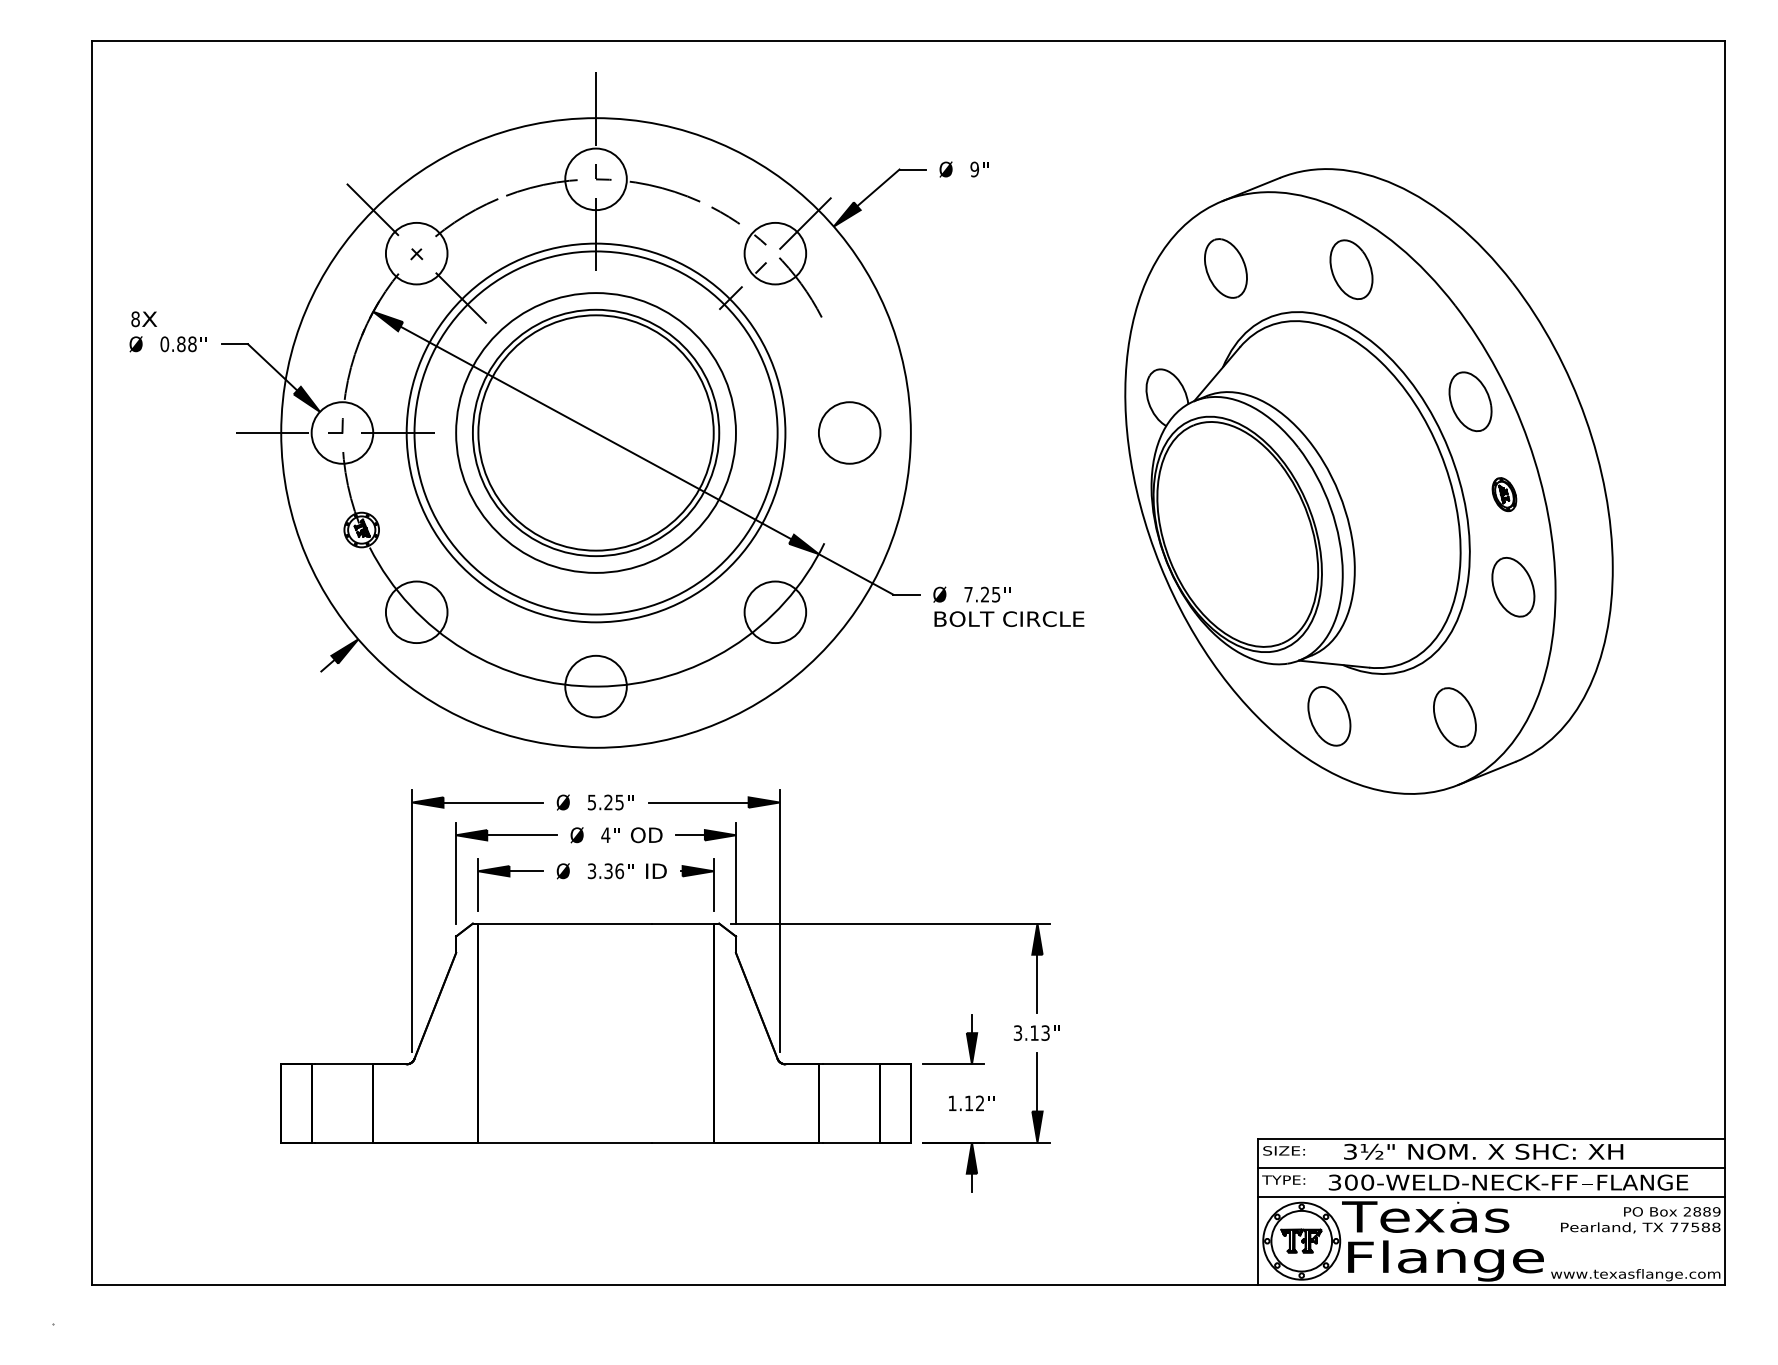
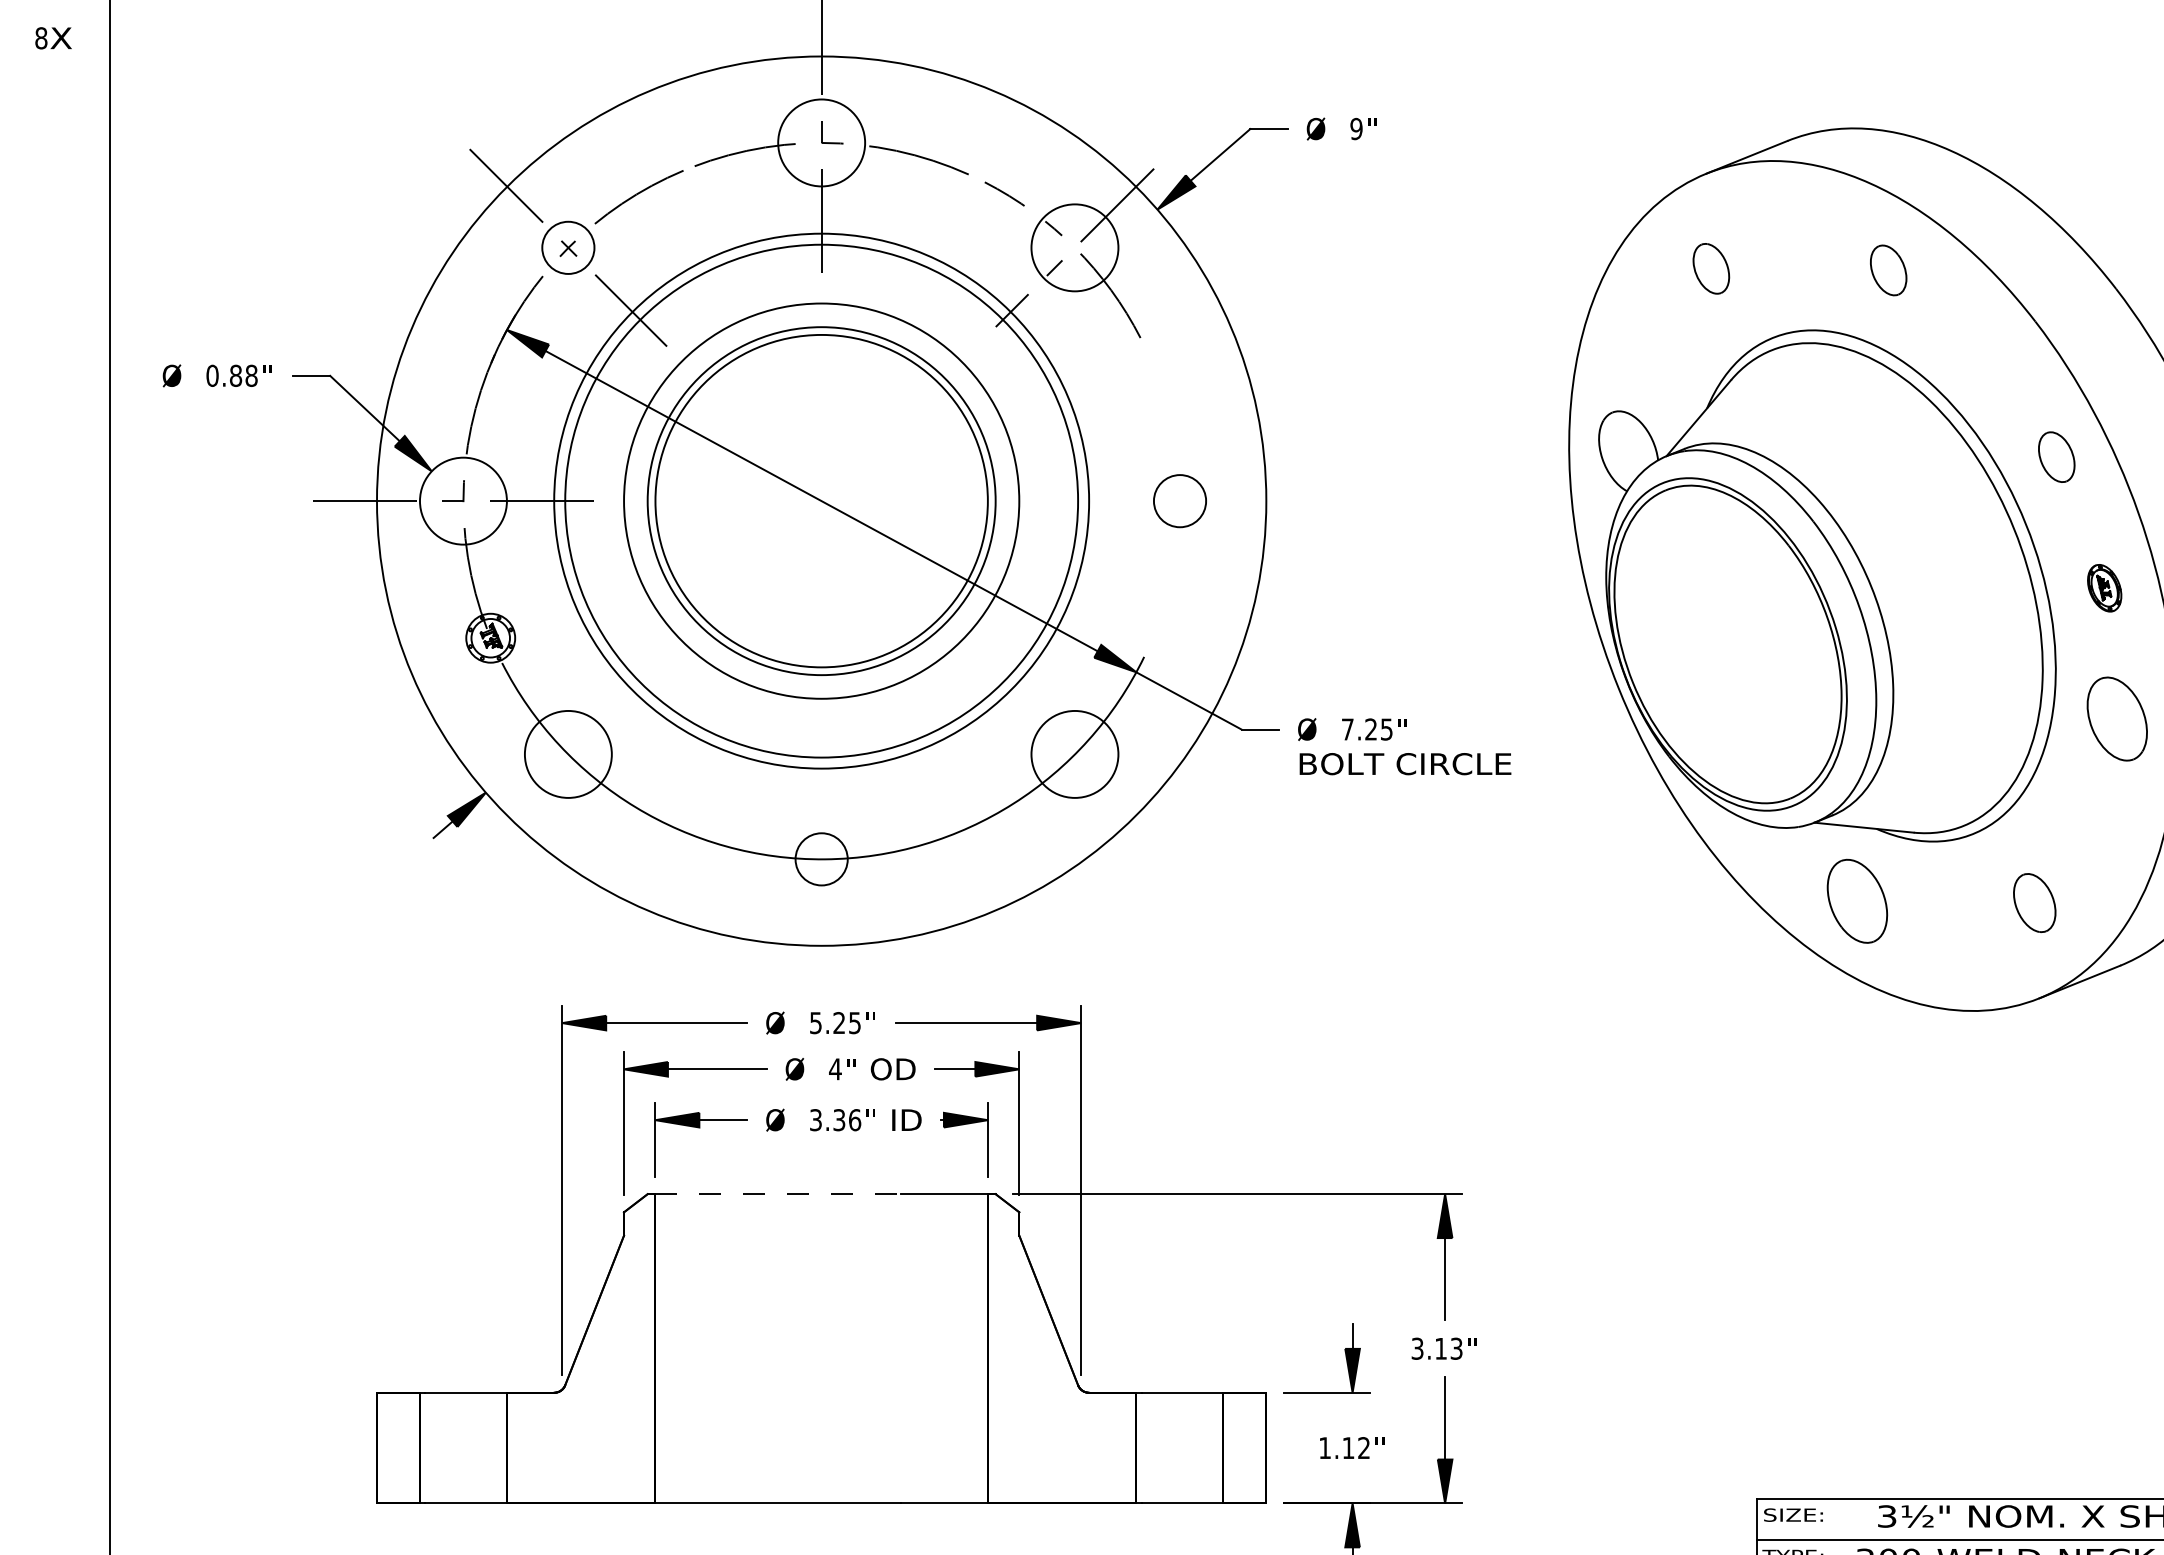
circle: (416, 253) -> (568, 247), size x0.6
part: (1225, 268) -> (1710, 268), size x0.6
part: (1351, 269) -> (1888, 270), size x0.6
text: (143, 319) -> (52, 38), moved
part: (1470, 401) -> (2056, 456), size x0.6
circle: (849, 432) -> (1179, 500), size x0.6
circle: (595, 686) -> (820, 859), size x0.6
part: (1454, 717) -> (2034, 903), size x0.7
line: (565, 923) -> (778, 1193), solid -> dashed

